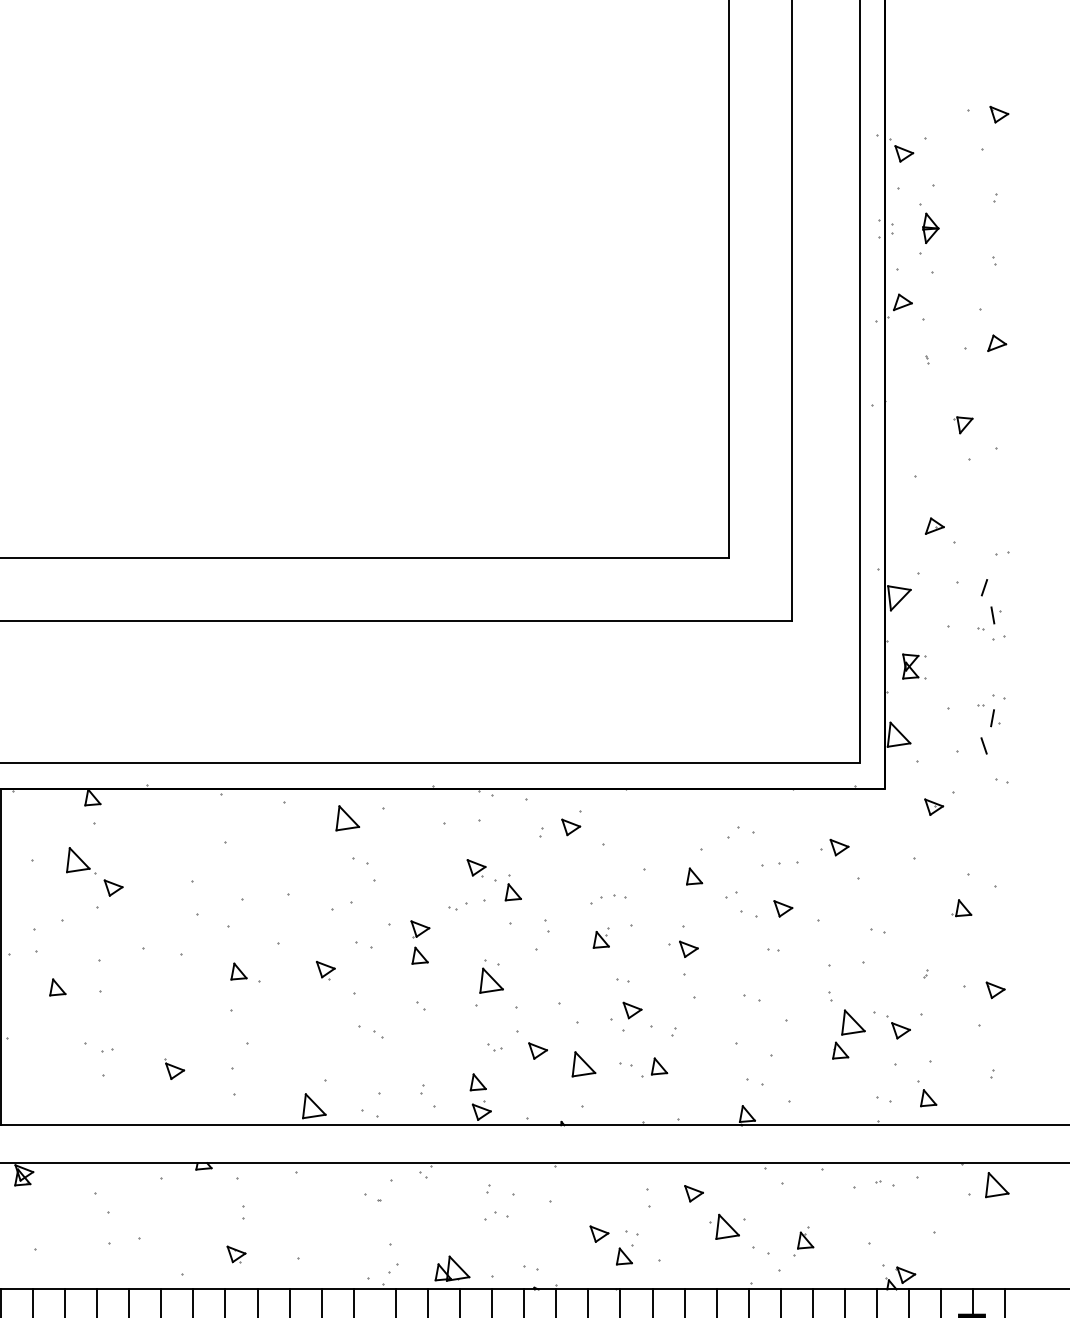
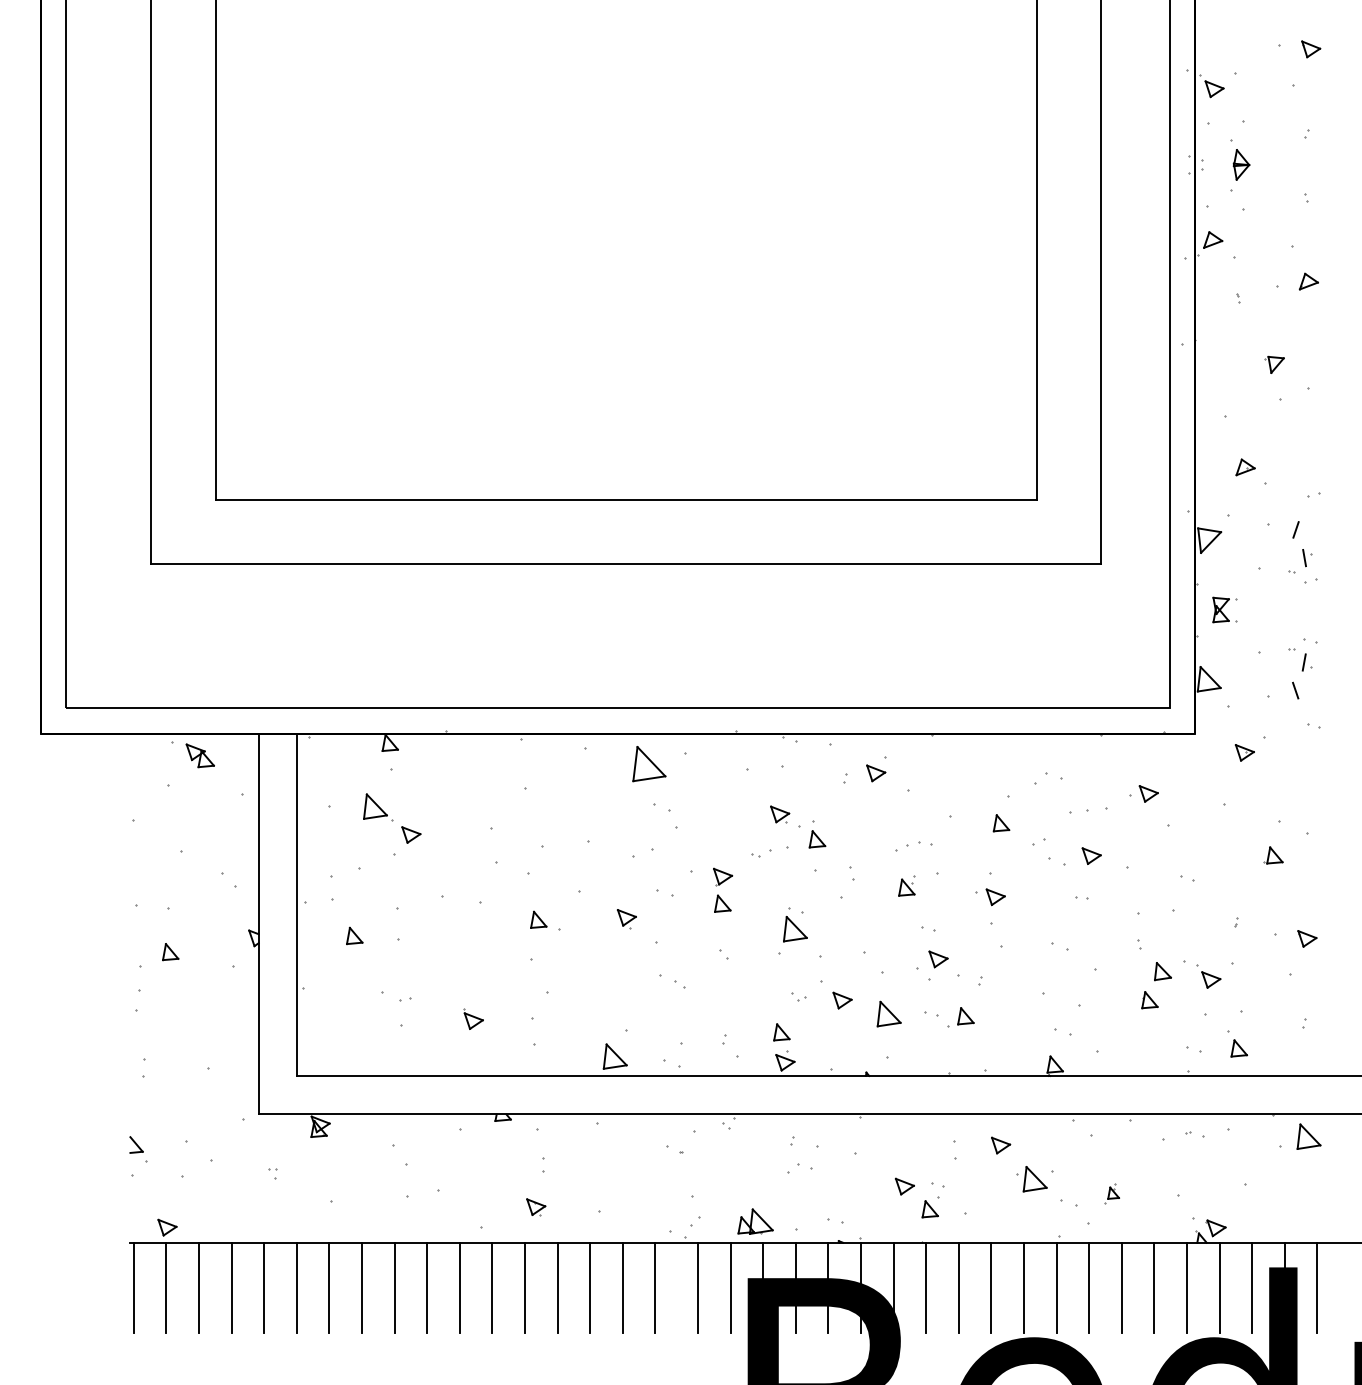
part: (347, 818) -> (648, 764), size x1.4
part: (853, 1022) -> (1162, 971), size x0.7
part: (802, 1240) -> (1111, 1193), size x0.7

